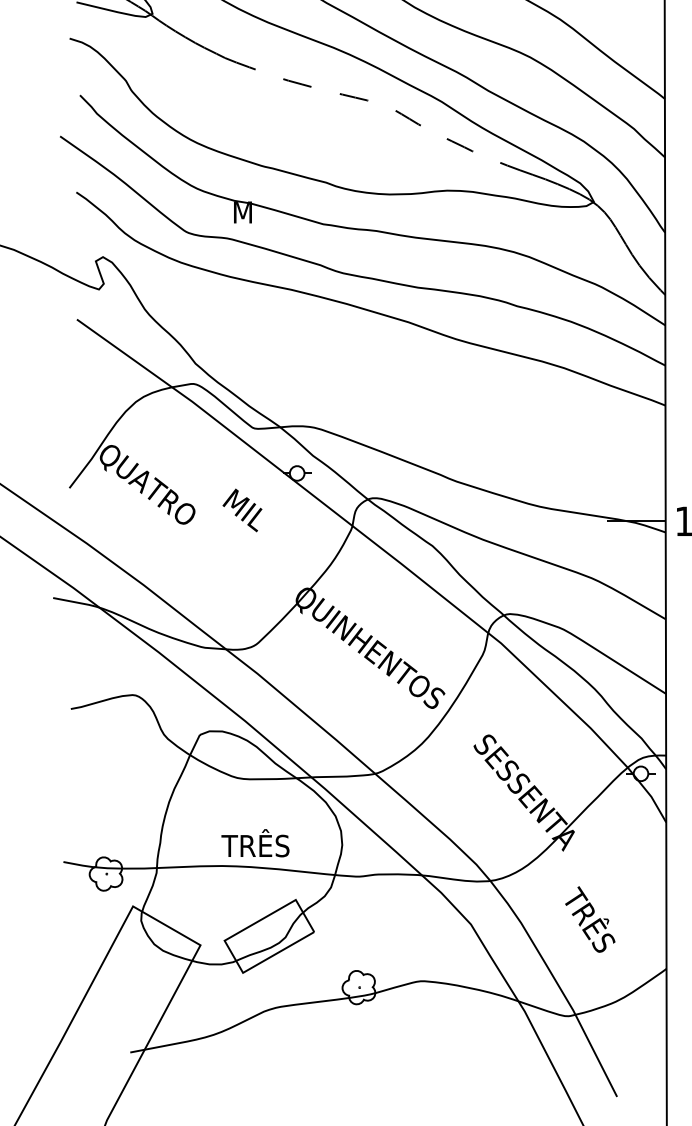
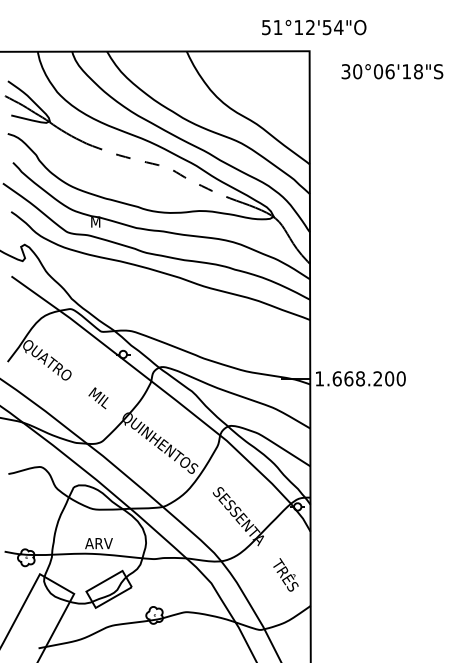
text: (242, 510) -> (98, 398), moved
text: (254, 843) -> (101, 542), TRÊS -> ARV
text: (589, 918) -> (285, 574), moved

